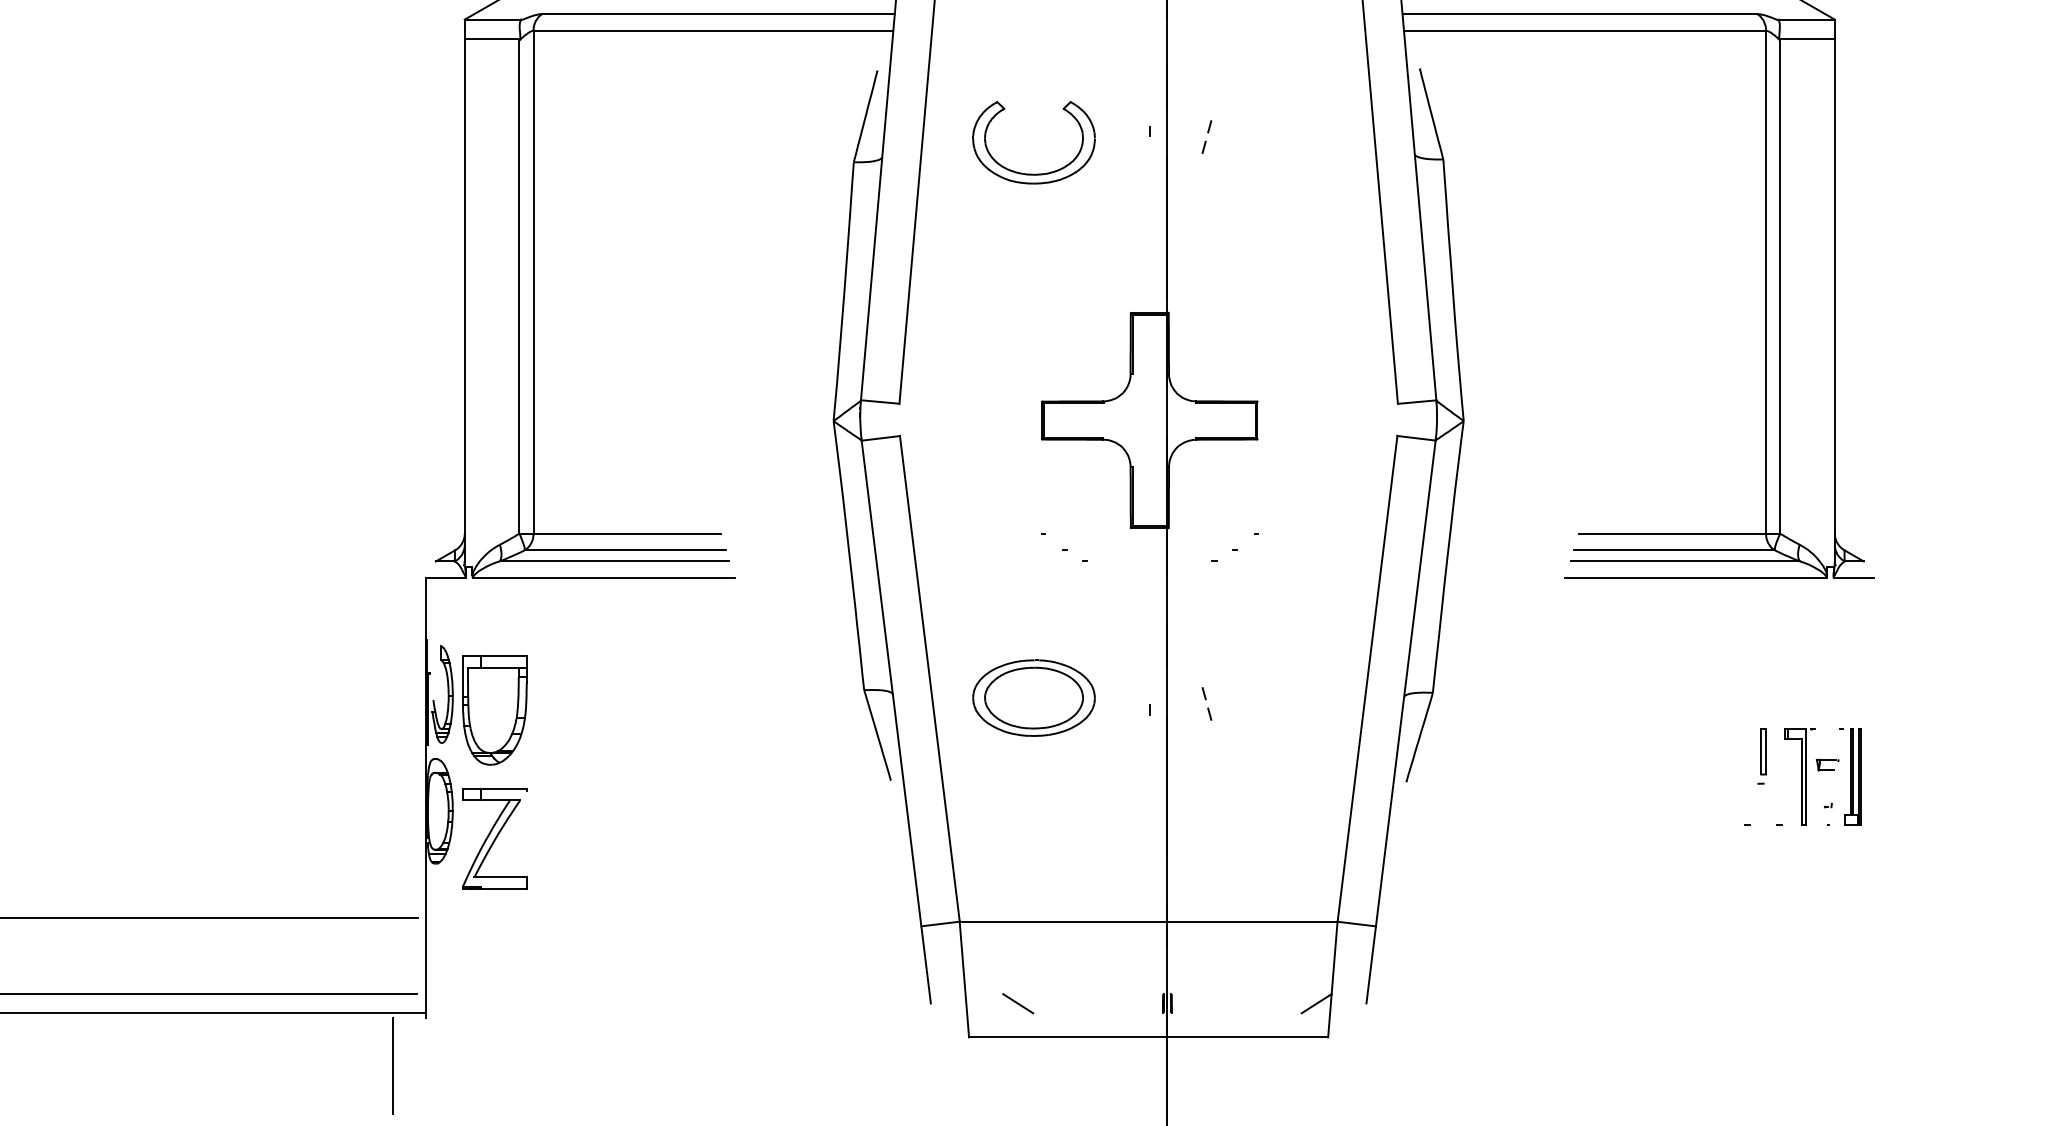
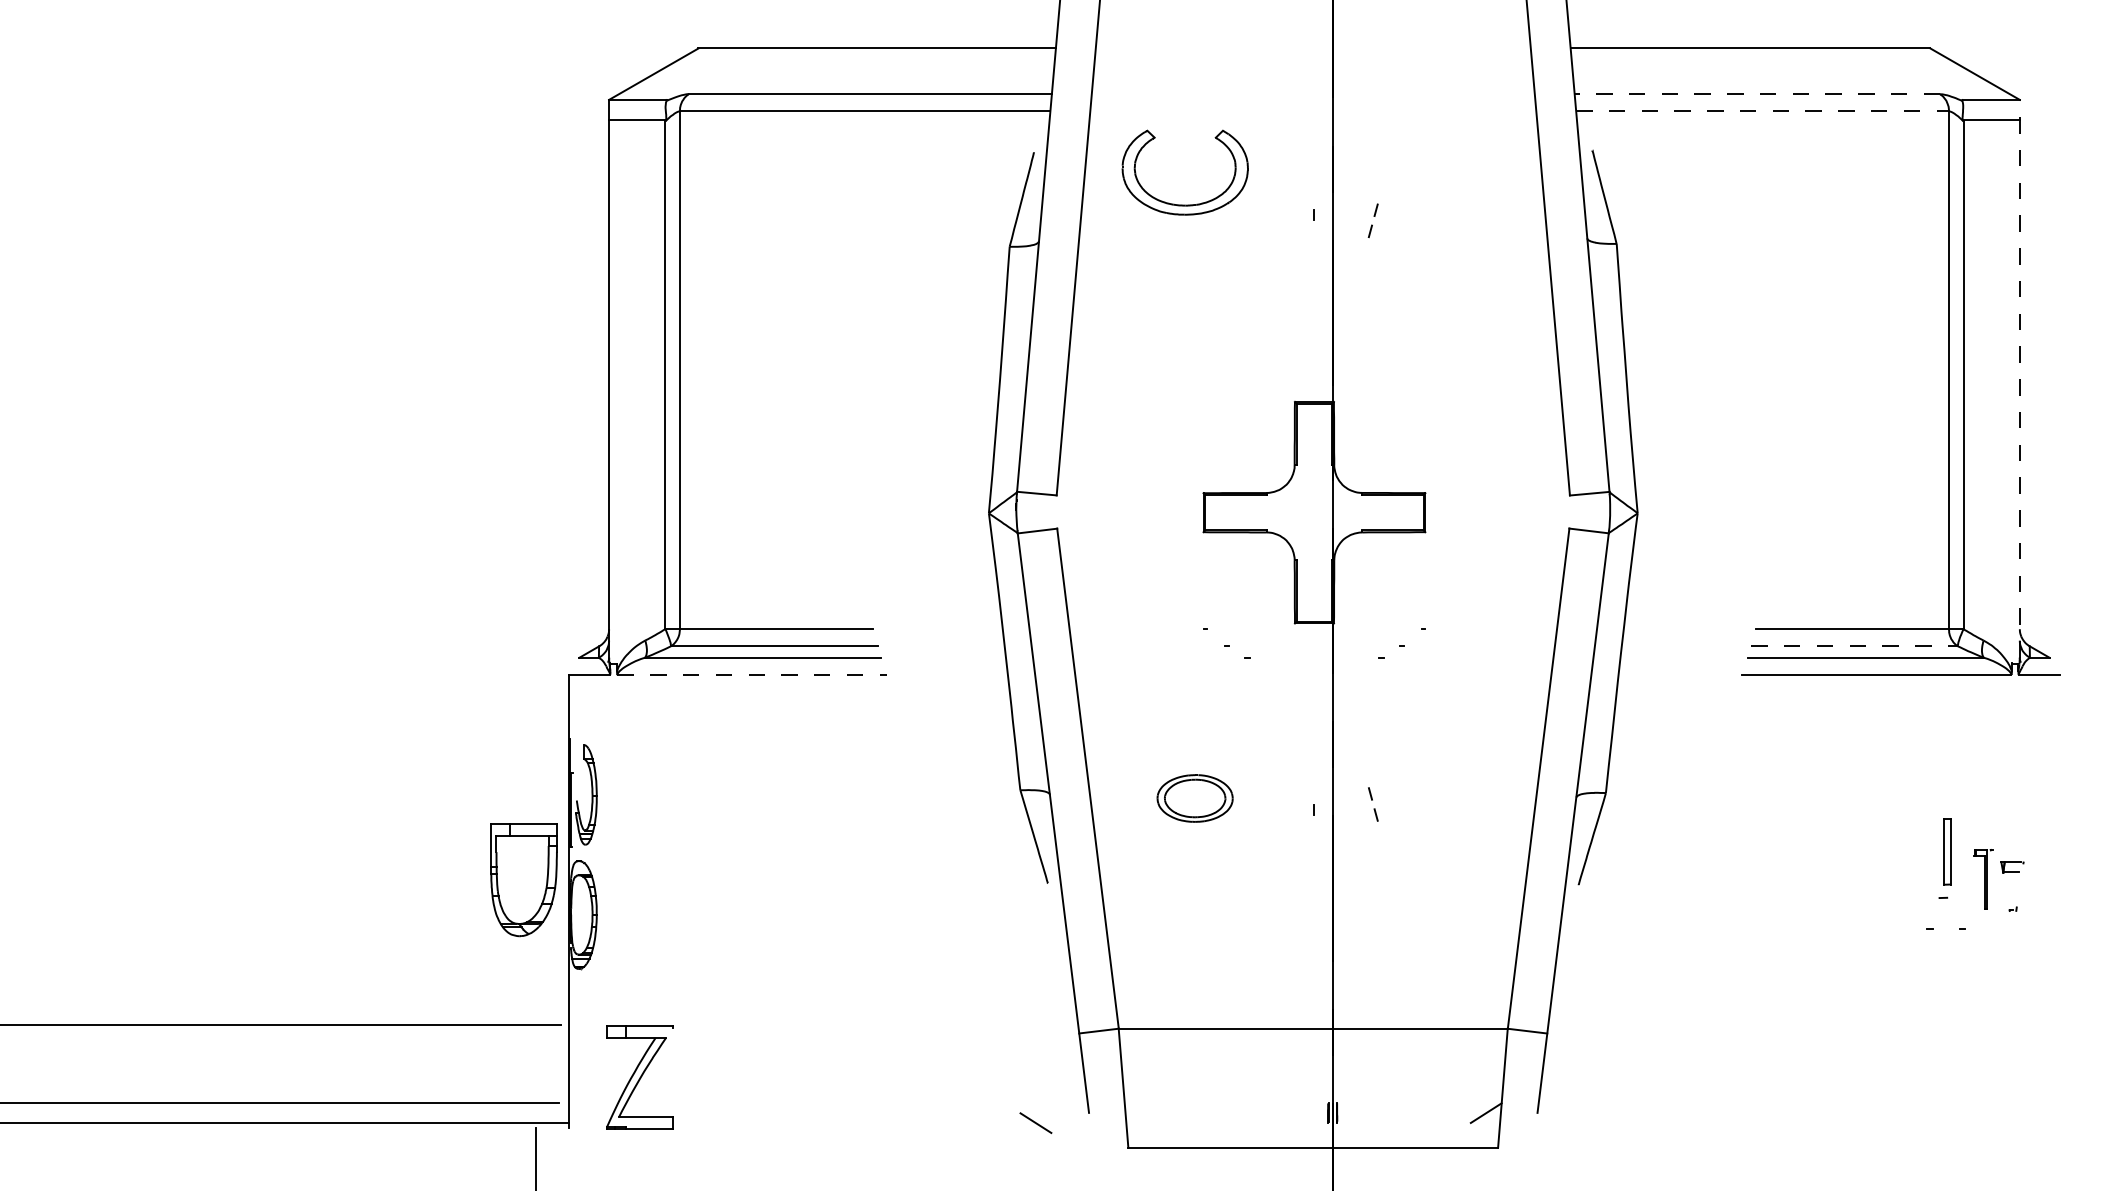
line: (1580, 14) -> (1757, 94), solid -> dashed
line: (1585, 30) -> (1763, 111), solid -> dashed
part: (1033, 173) -> (1184, 204), moved
line: (1834, 290) -> (2019, 378), solid -> dashed
line: (1675, 550) -> (1855, 646), solid -> dashed
line: (604, 578) -> (752, 675), solid -> dashed
part: (1033, 698) -> (1194, 798), size x0.6
part: (494, 710) -> (523, 880), moved
part: (1761, 756) -> (1944, 858), size x1.4
part: (1799, 776) -> (1983, 879), size x0.6
part: (1850, 776) -> (2035, 879), removed
part: (494, 838) -> (639, 1077), moved
line: (1017, 1003) -> (1035, 1122), moved

